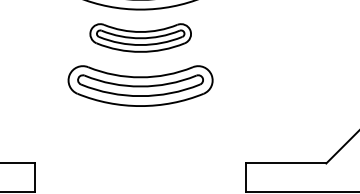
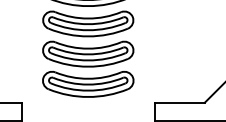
part: (140, 37) -> (88, 23), size x1.43
part: (140, 134) -> (88, 84), added

